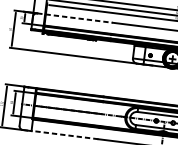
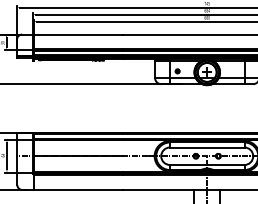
line: (75, 18) -> (72, 34), dashed -> solid
line: (65, 134) -> (78, 189), dashed -> solid

